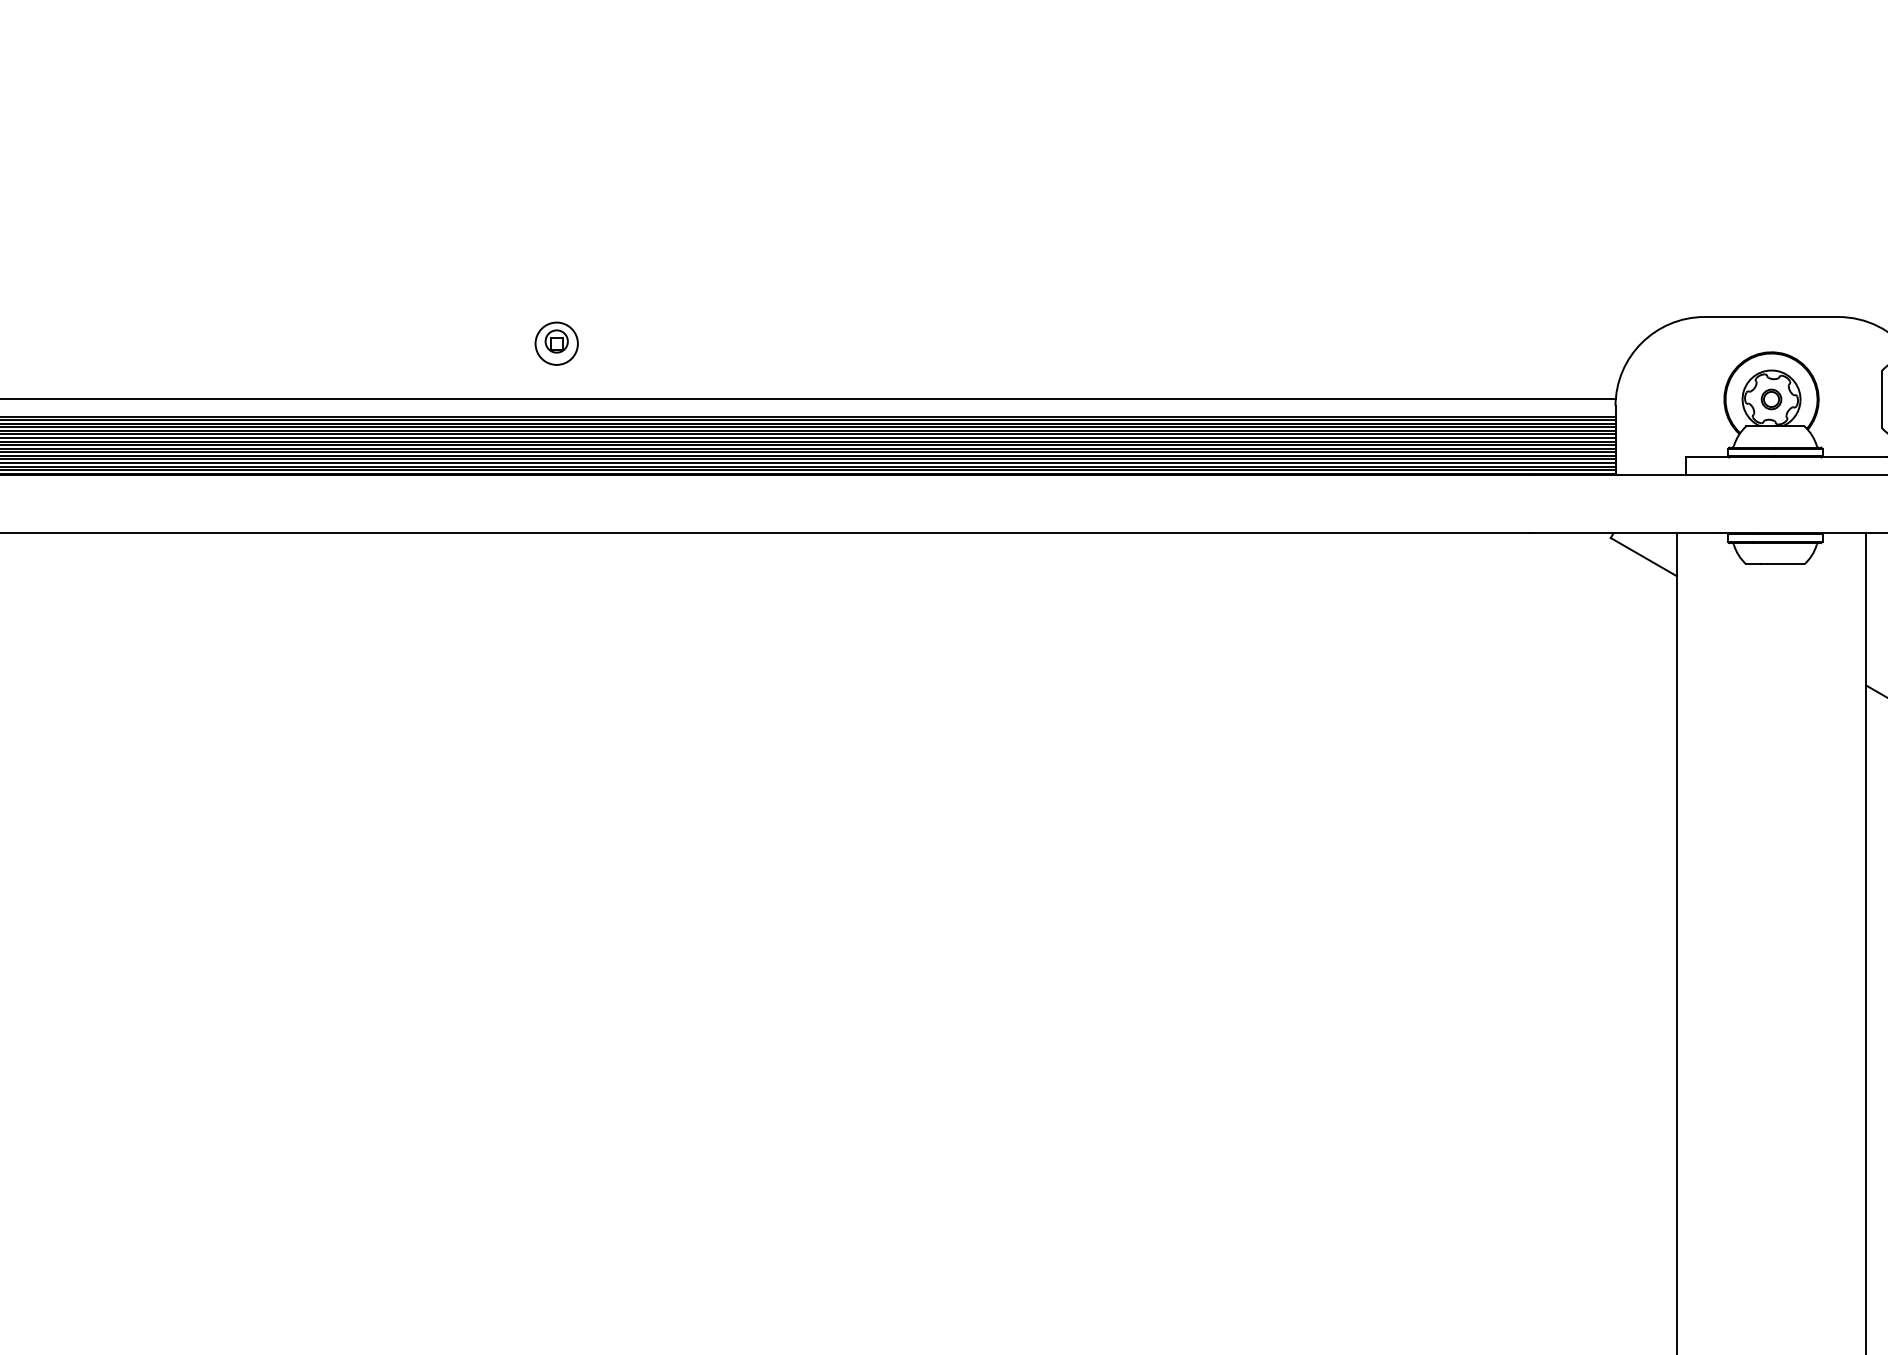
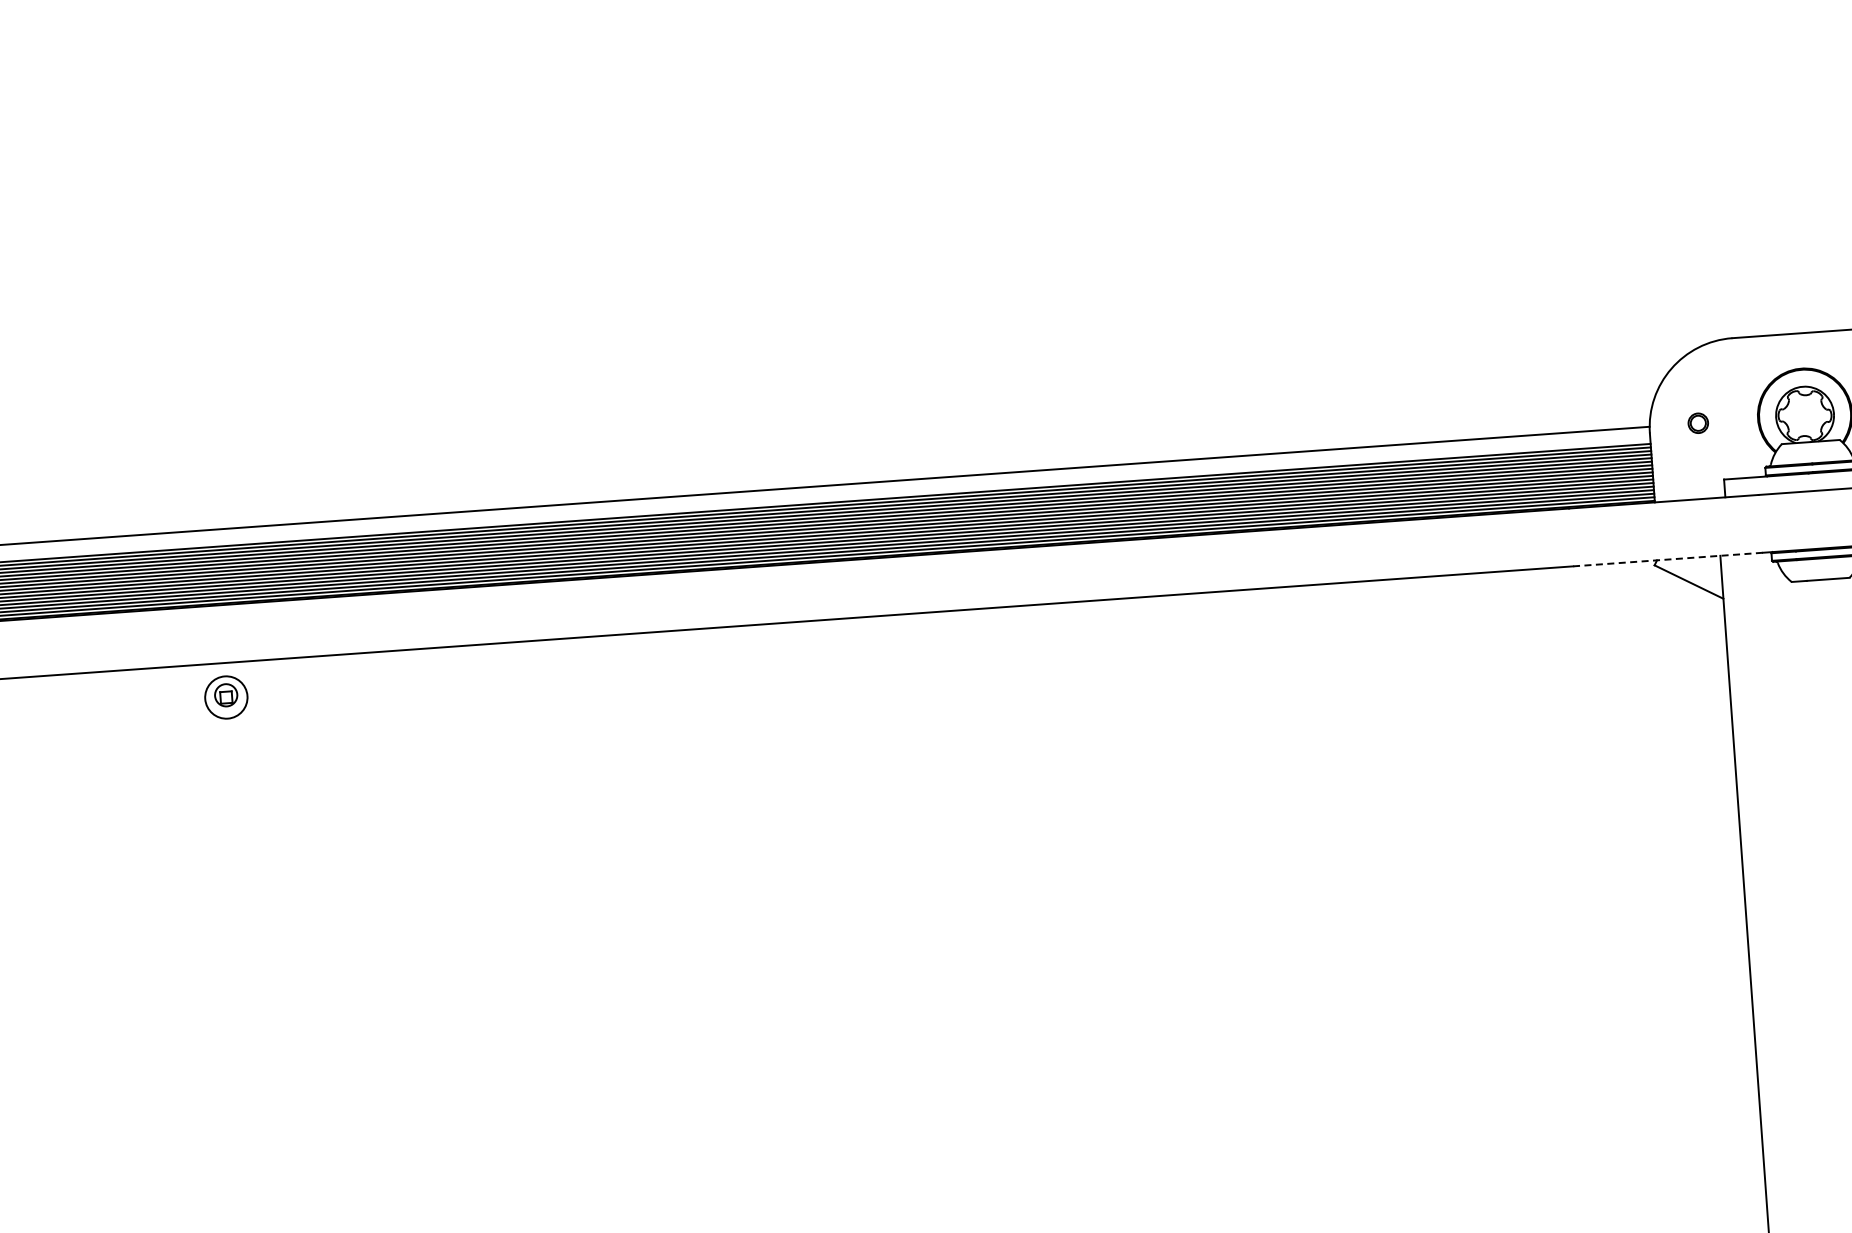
part: (556, 343) -> (226, 697), moved
part: (1771, 399) -> (1698, 423), moved
line: (1624, 533) -> (1667, 559), solid -> dashed

